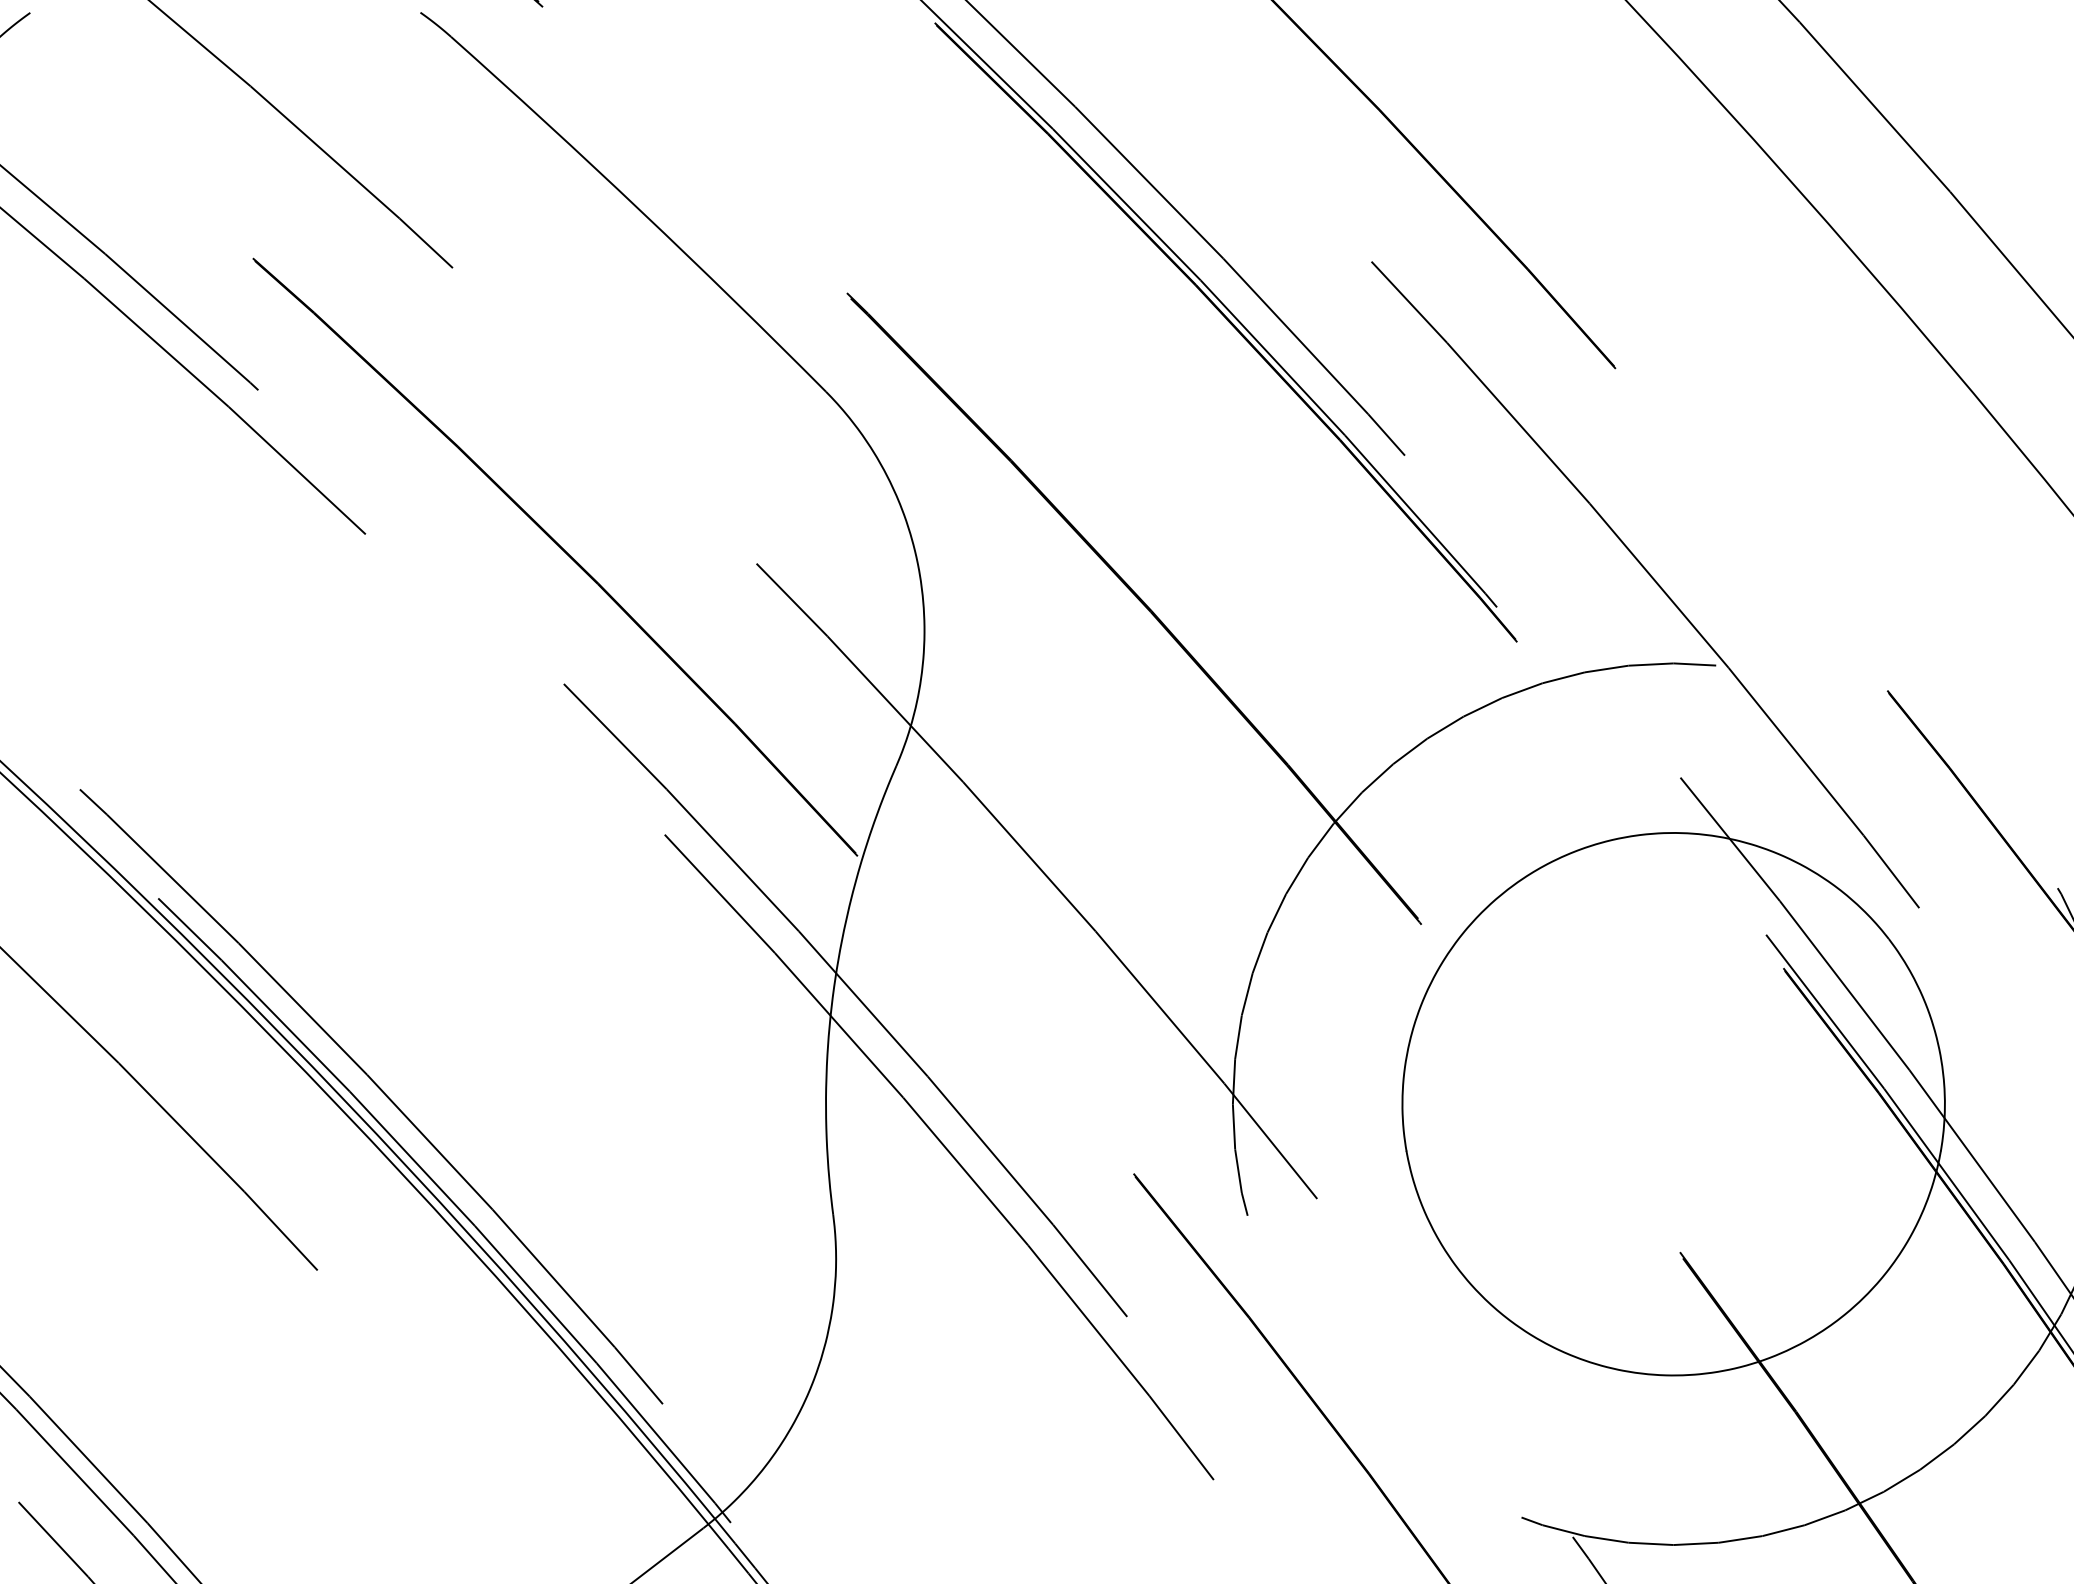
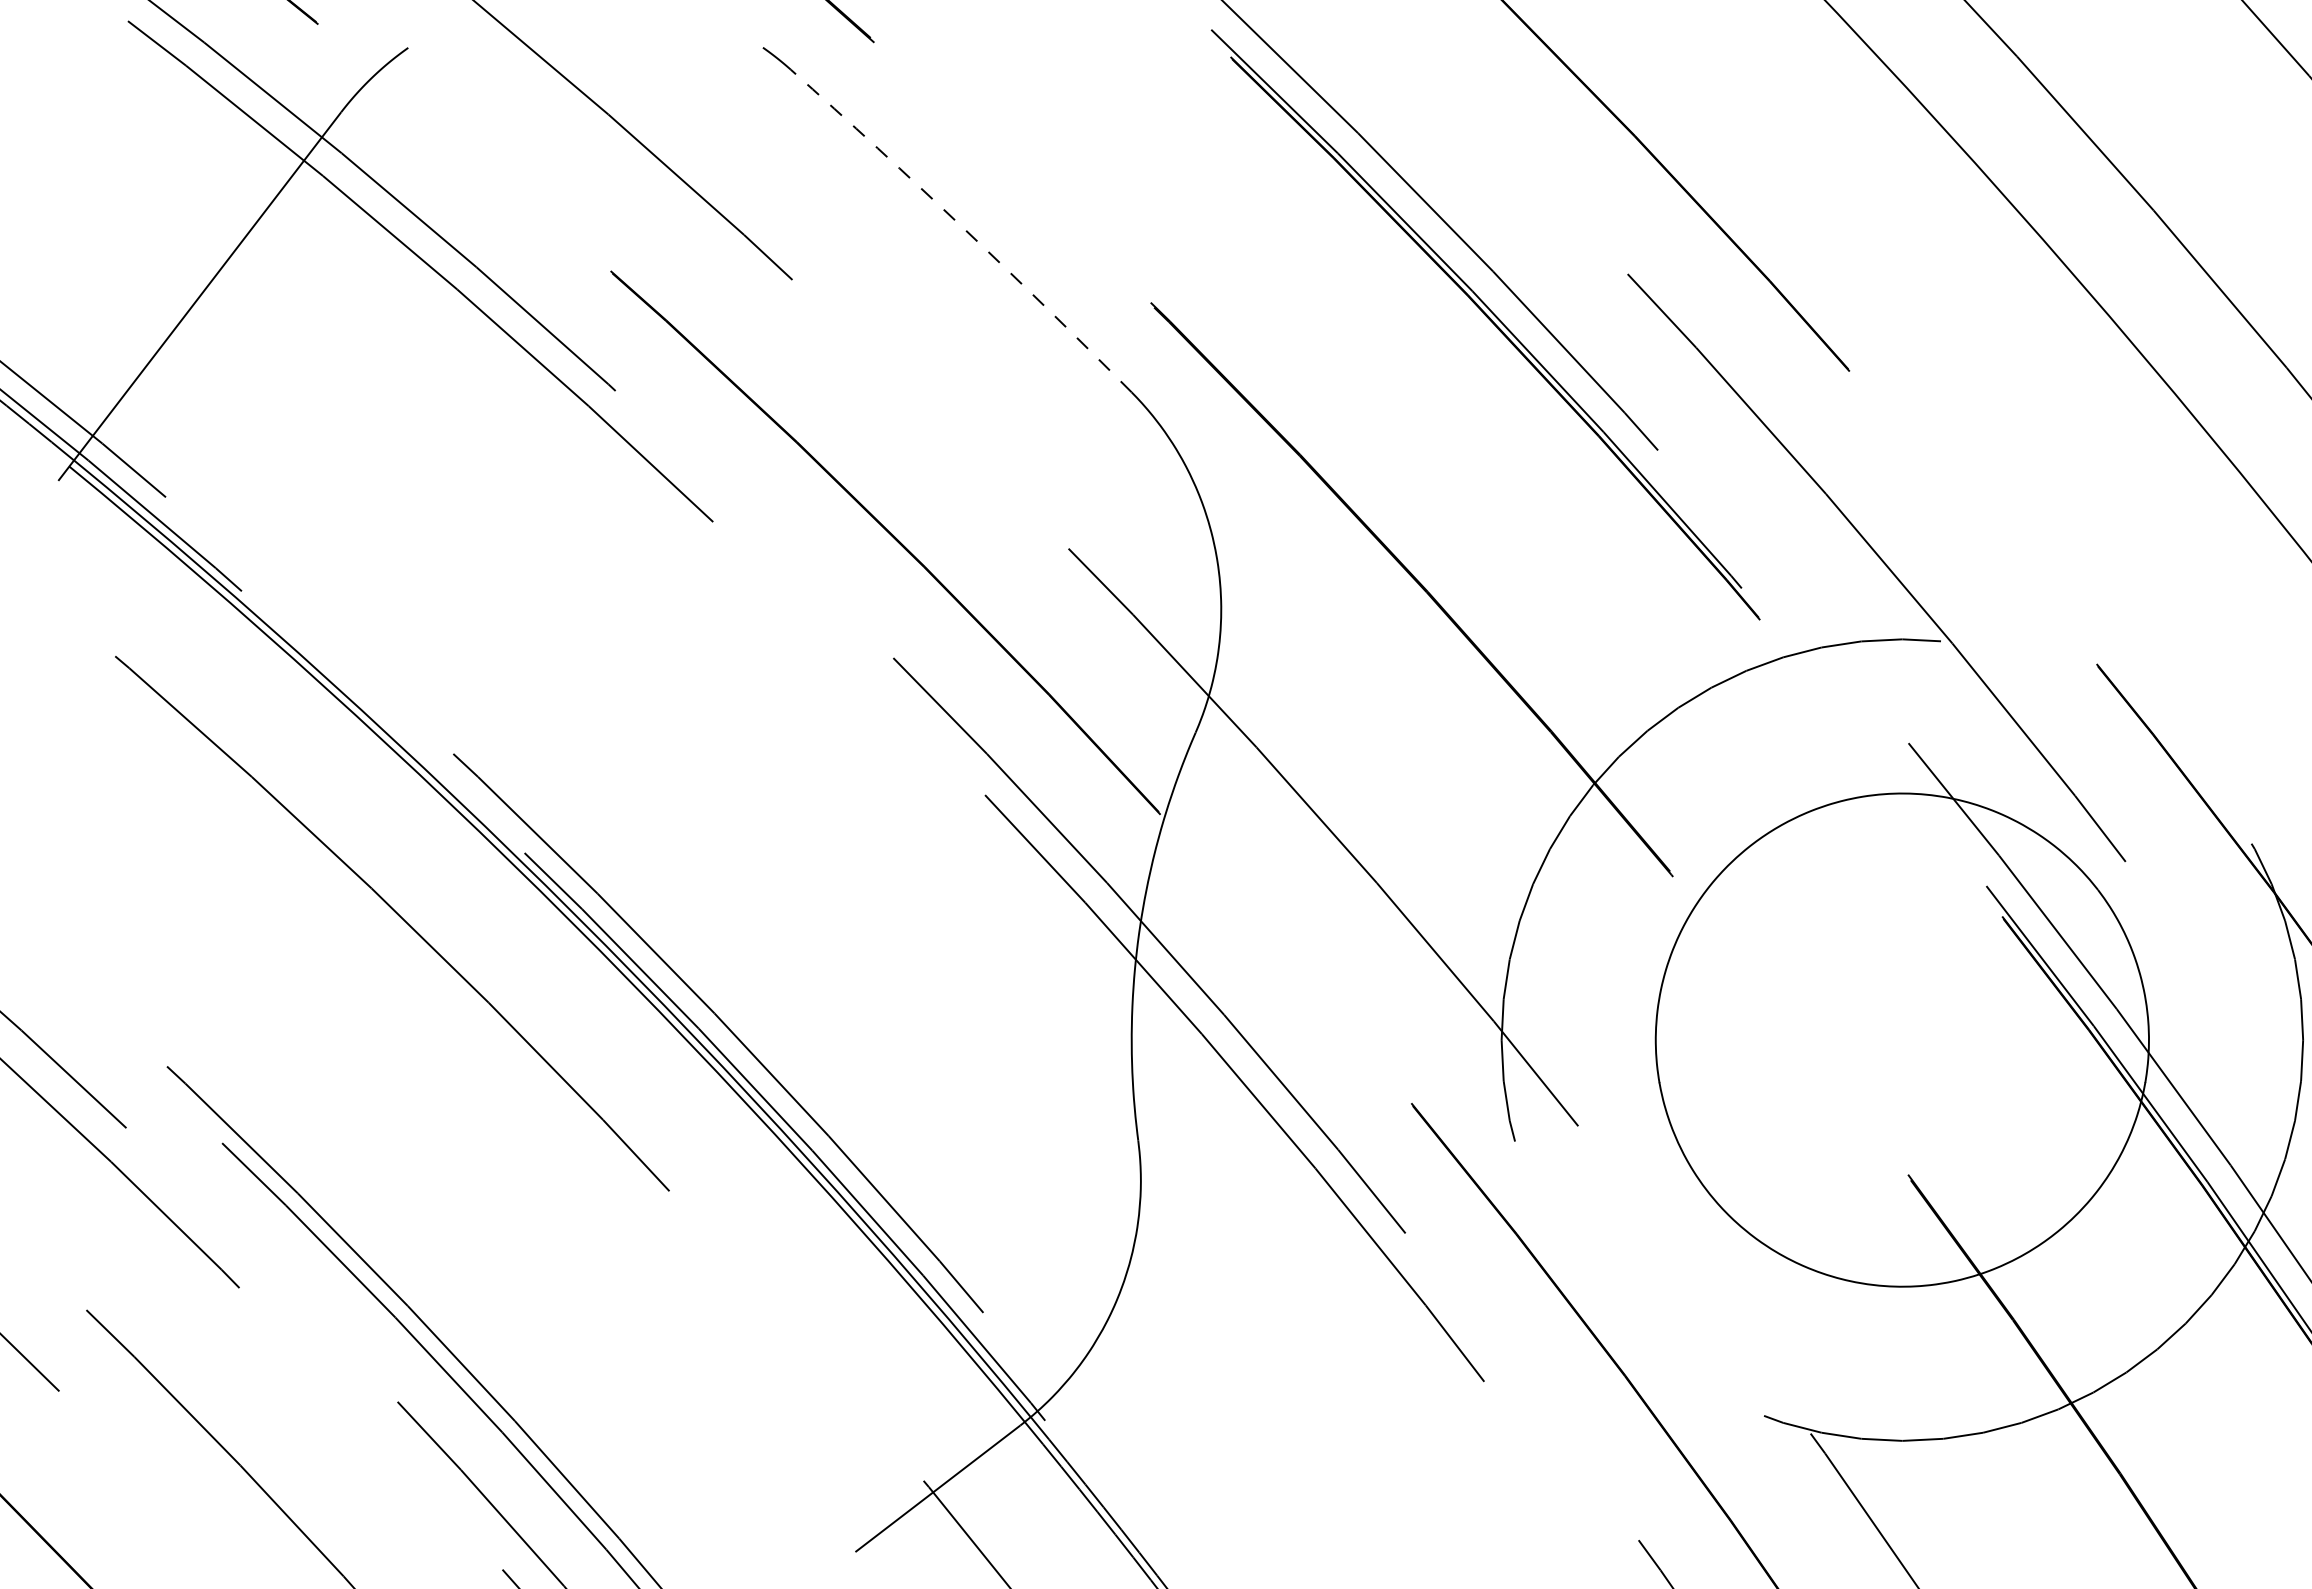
arc: (641, 211) -> (963, 228), solid -> dashed

